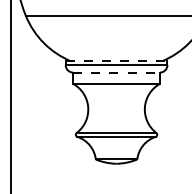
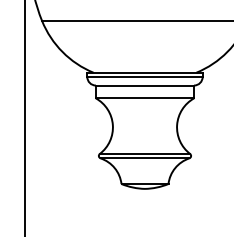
line: (117, 61) -> (145, 72), dashed -> solid
line: (117, 72) -> (145, 85), dashed -> solid

